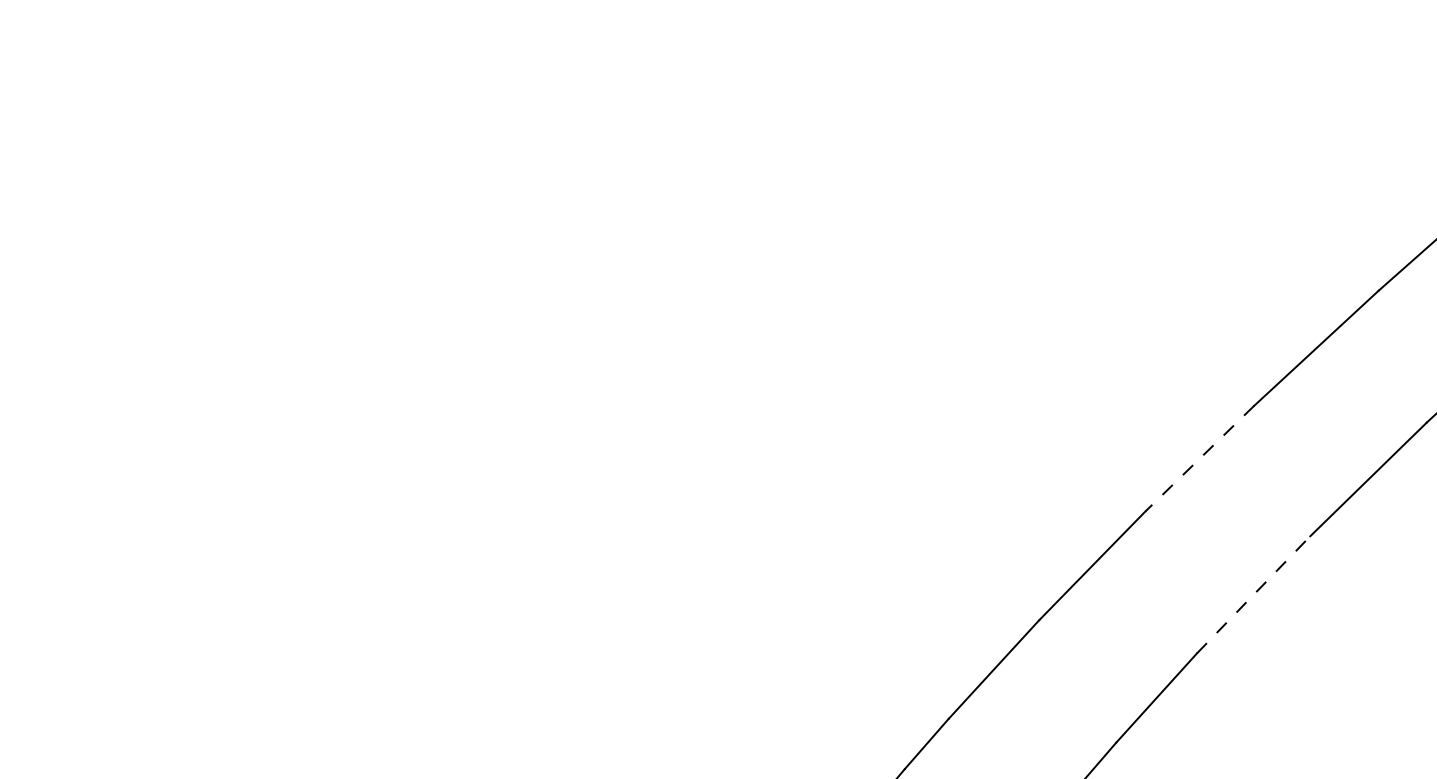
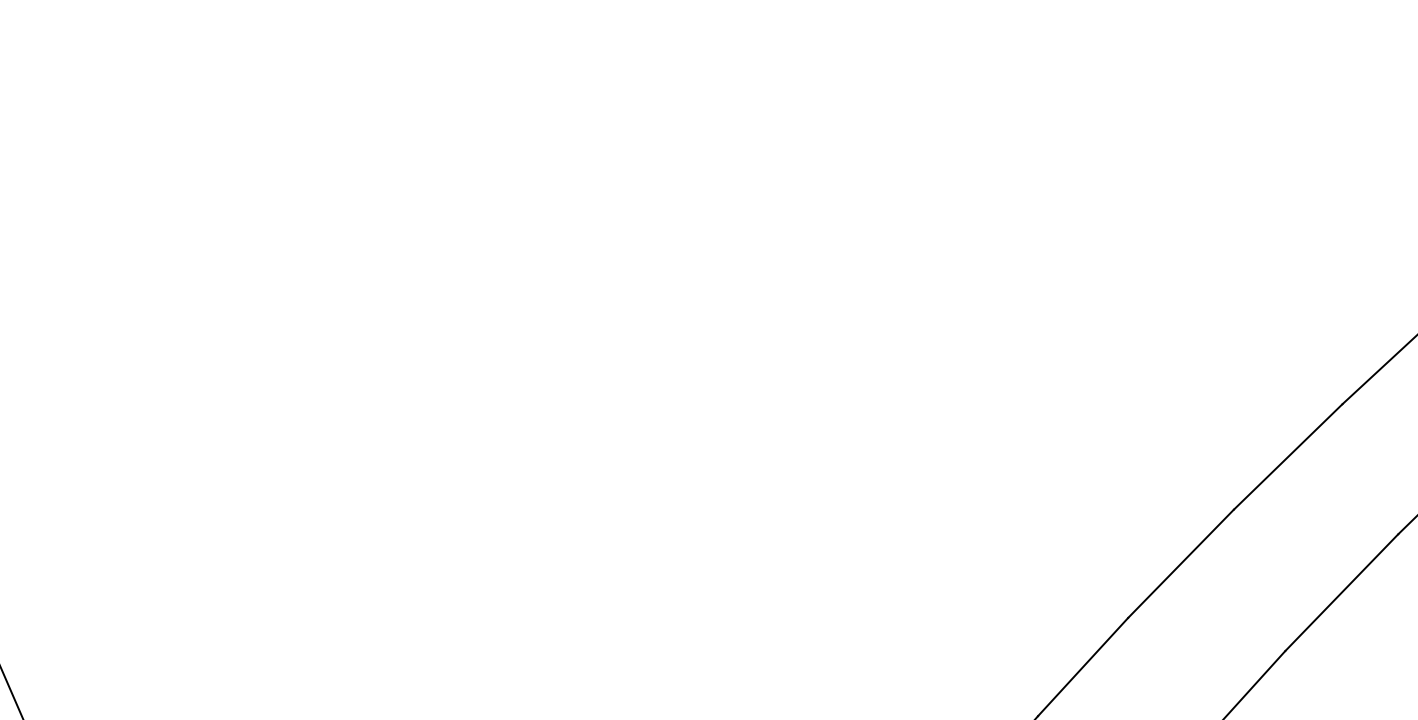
line: (1199, 458) -> (1287, 456), dashed -> solid
line: (1253, 594) -> (1341, 592), dashed -> solid

